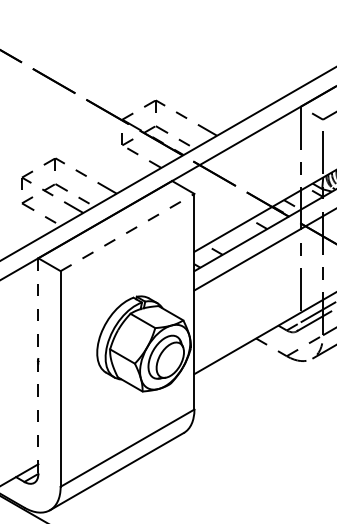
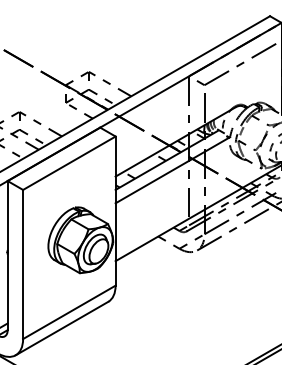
line: (127, 232) -> (69, 163), dashed -> solid
line: (38, 365) -> (7, 255), dashed -> solid

